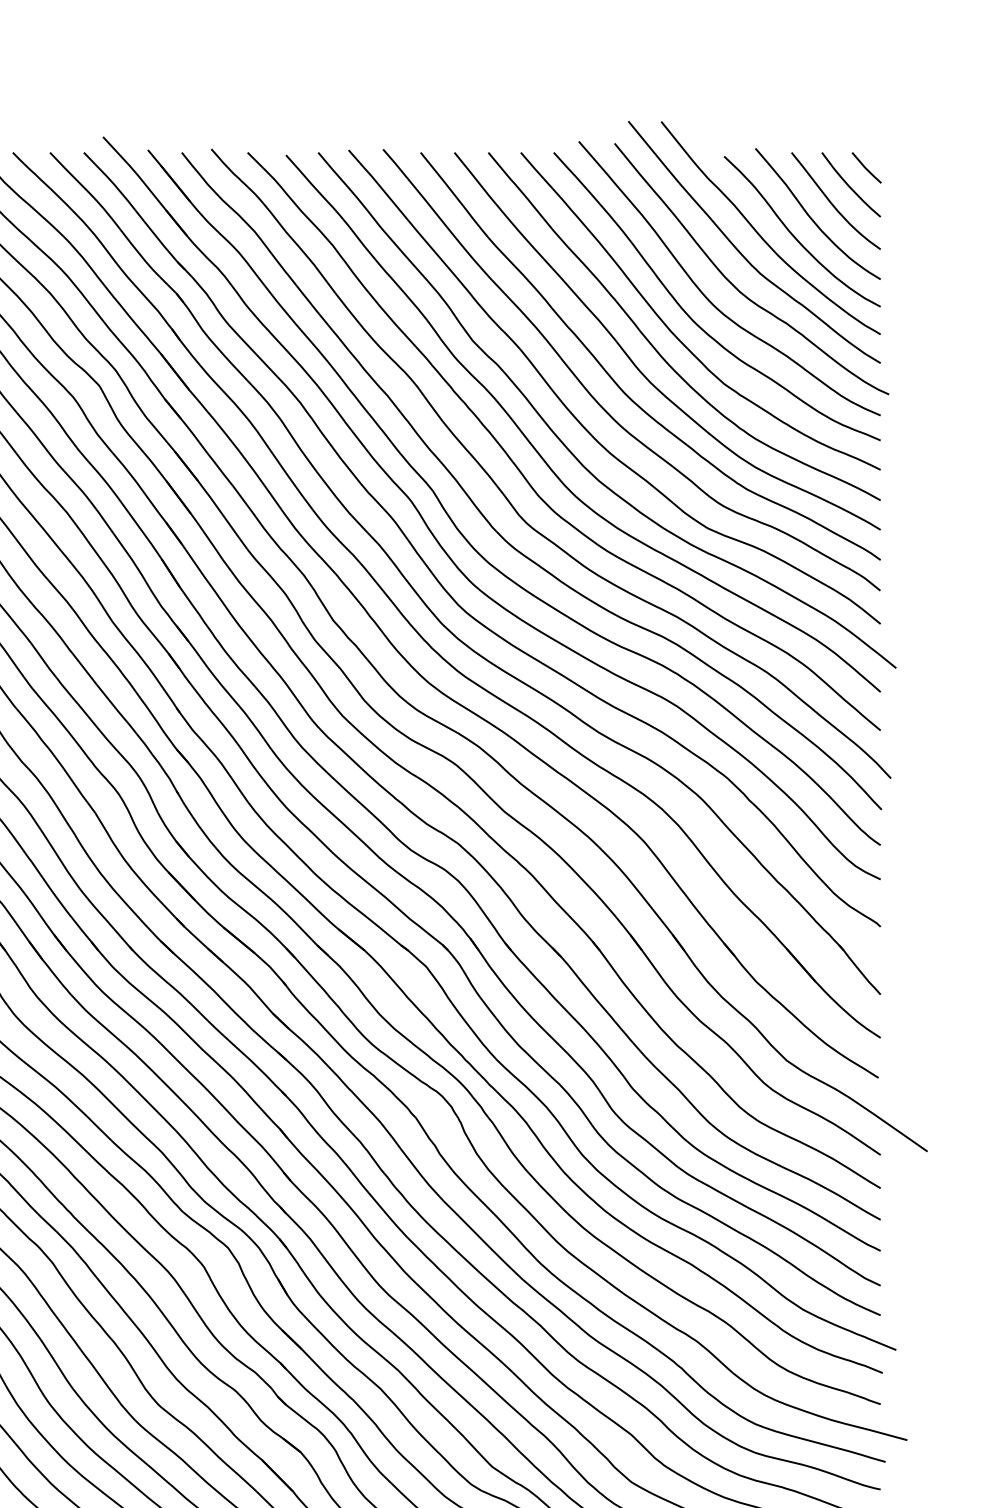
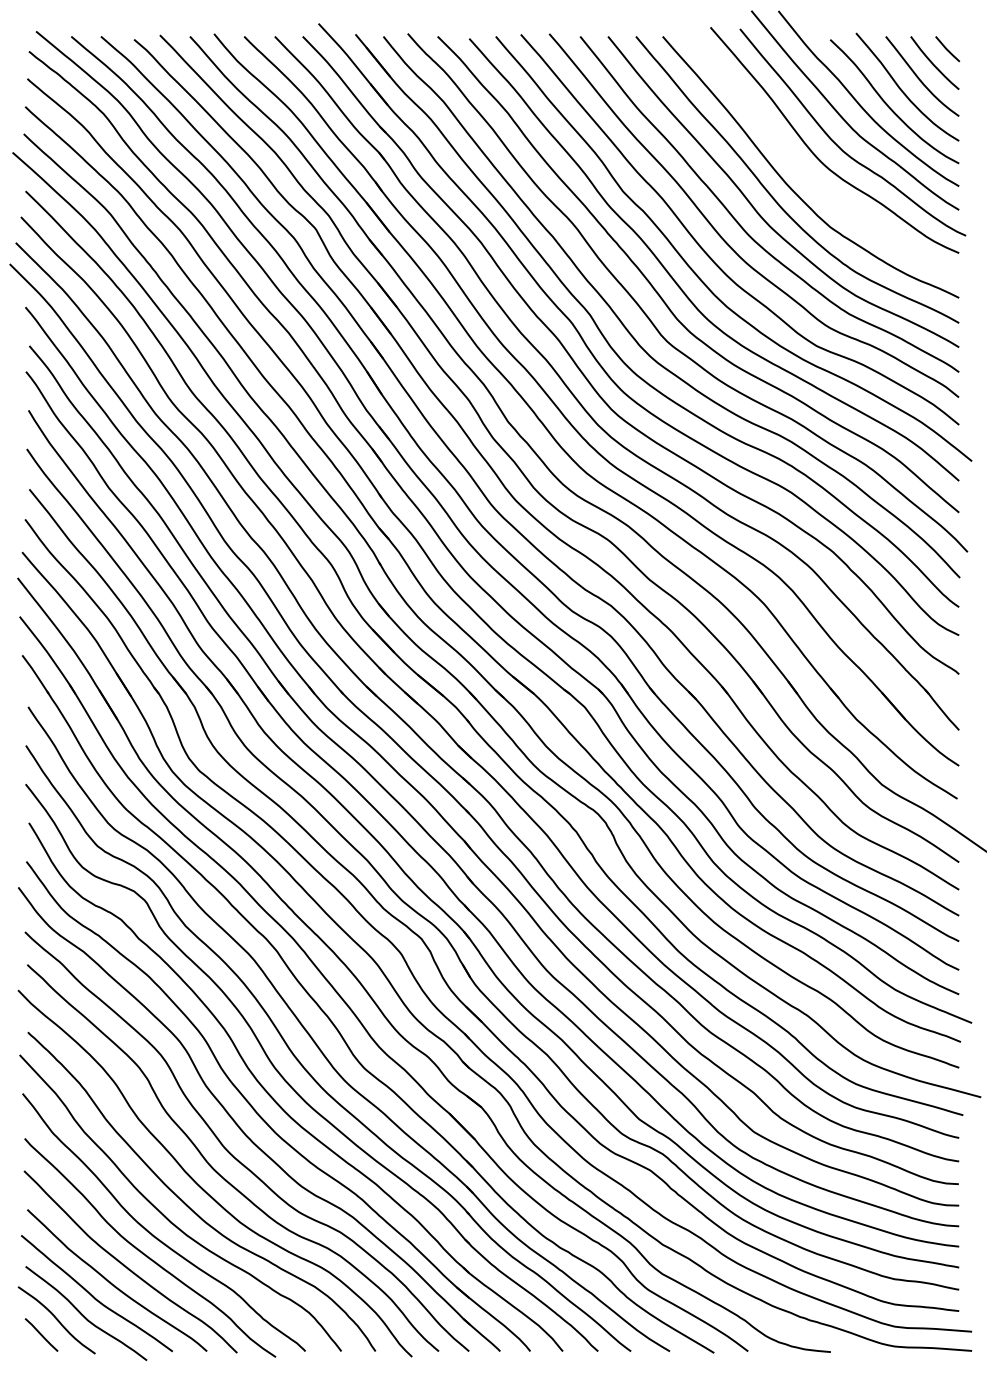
curve: (694, 320) -> (805, 174), removed

